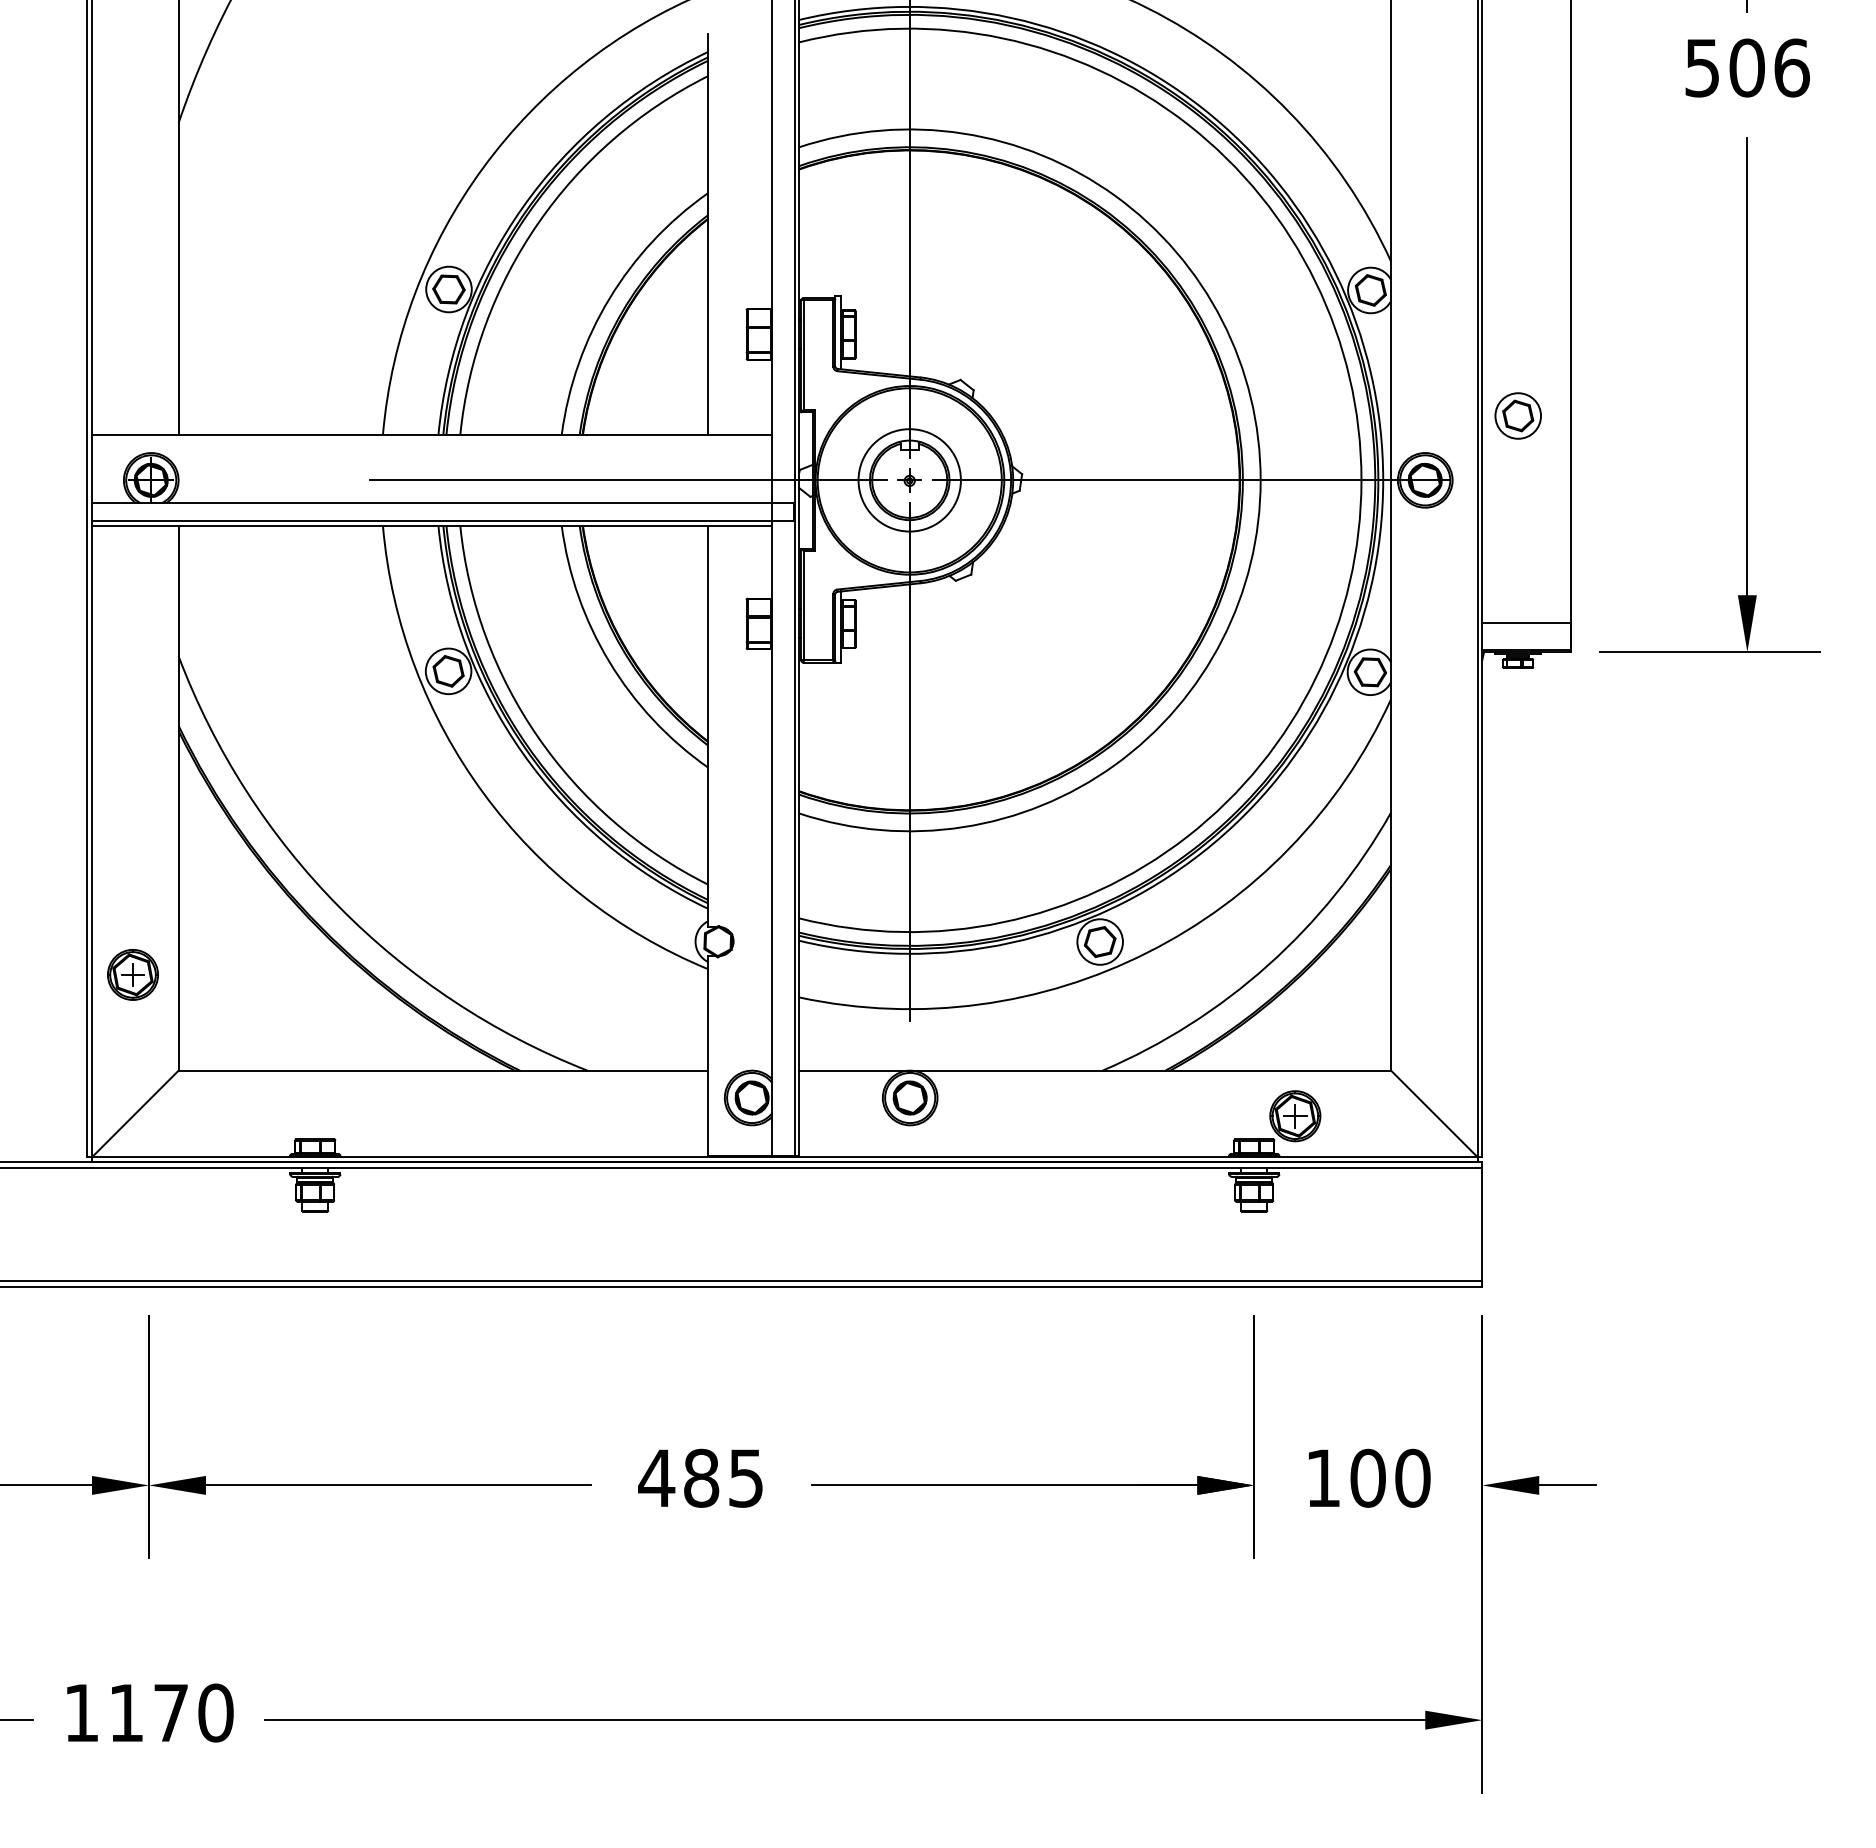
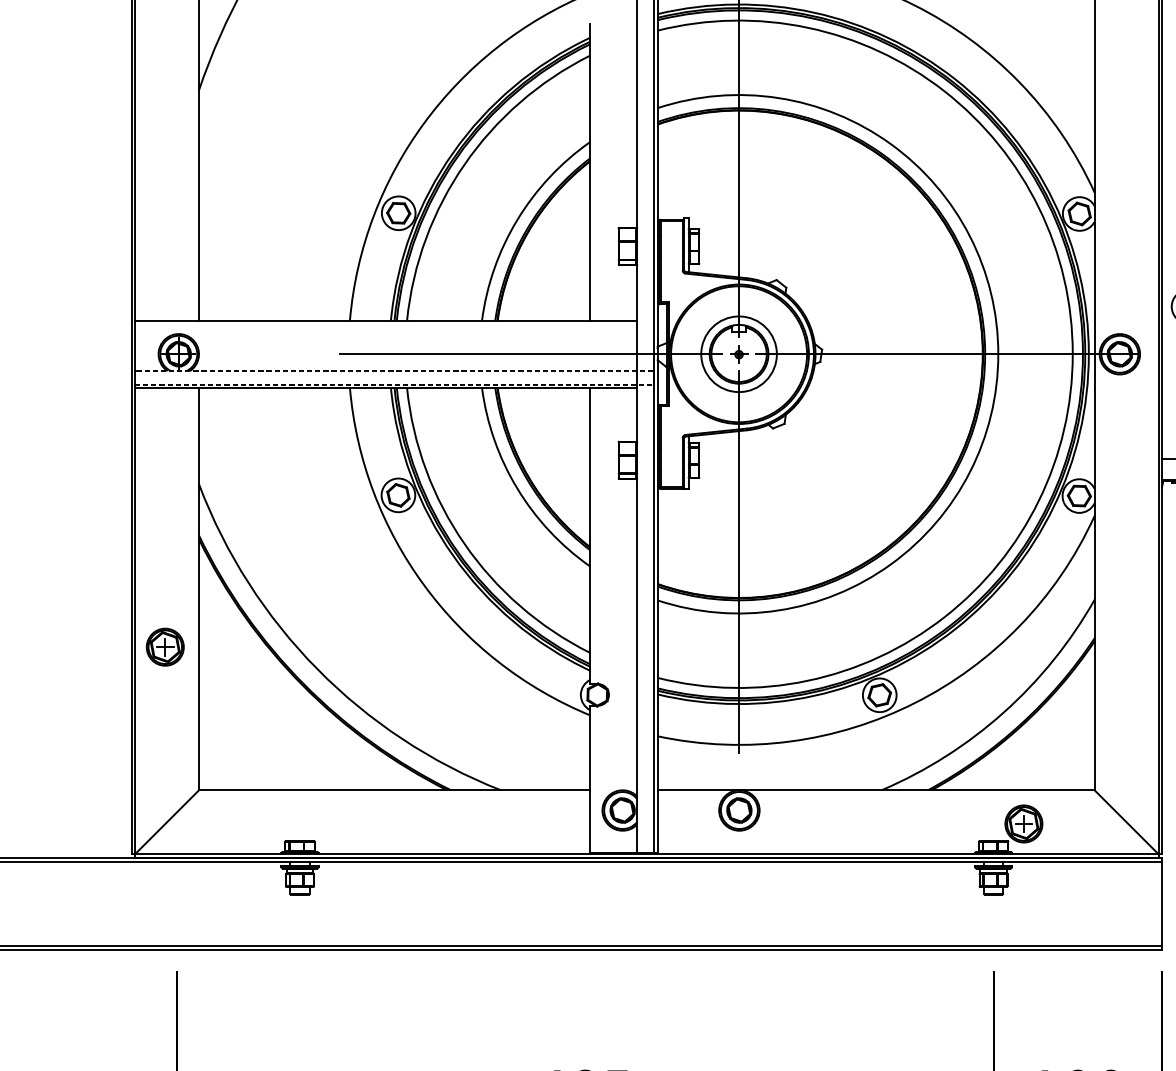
line: (442, 503) -> (393, 371), solid -> dashed
line: (442, 521) -> (393, 384), solid -> dashed
part: (132, 974) -> (164, 646), moved

